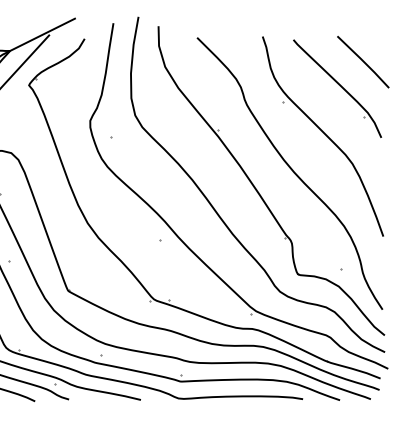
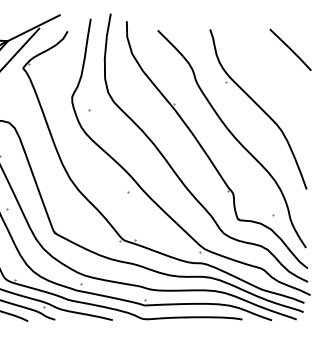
part: (337, 88) -> (269, 71), removed

